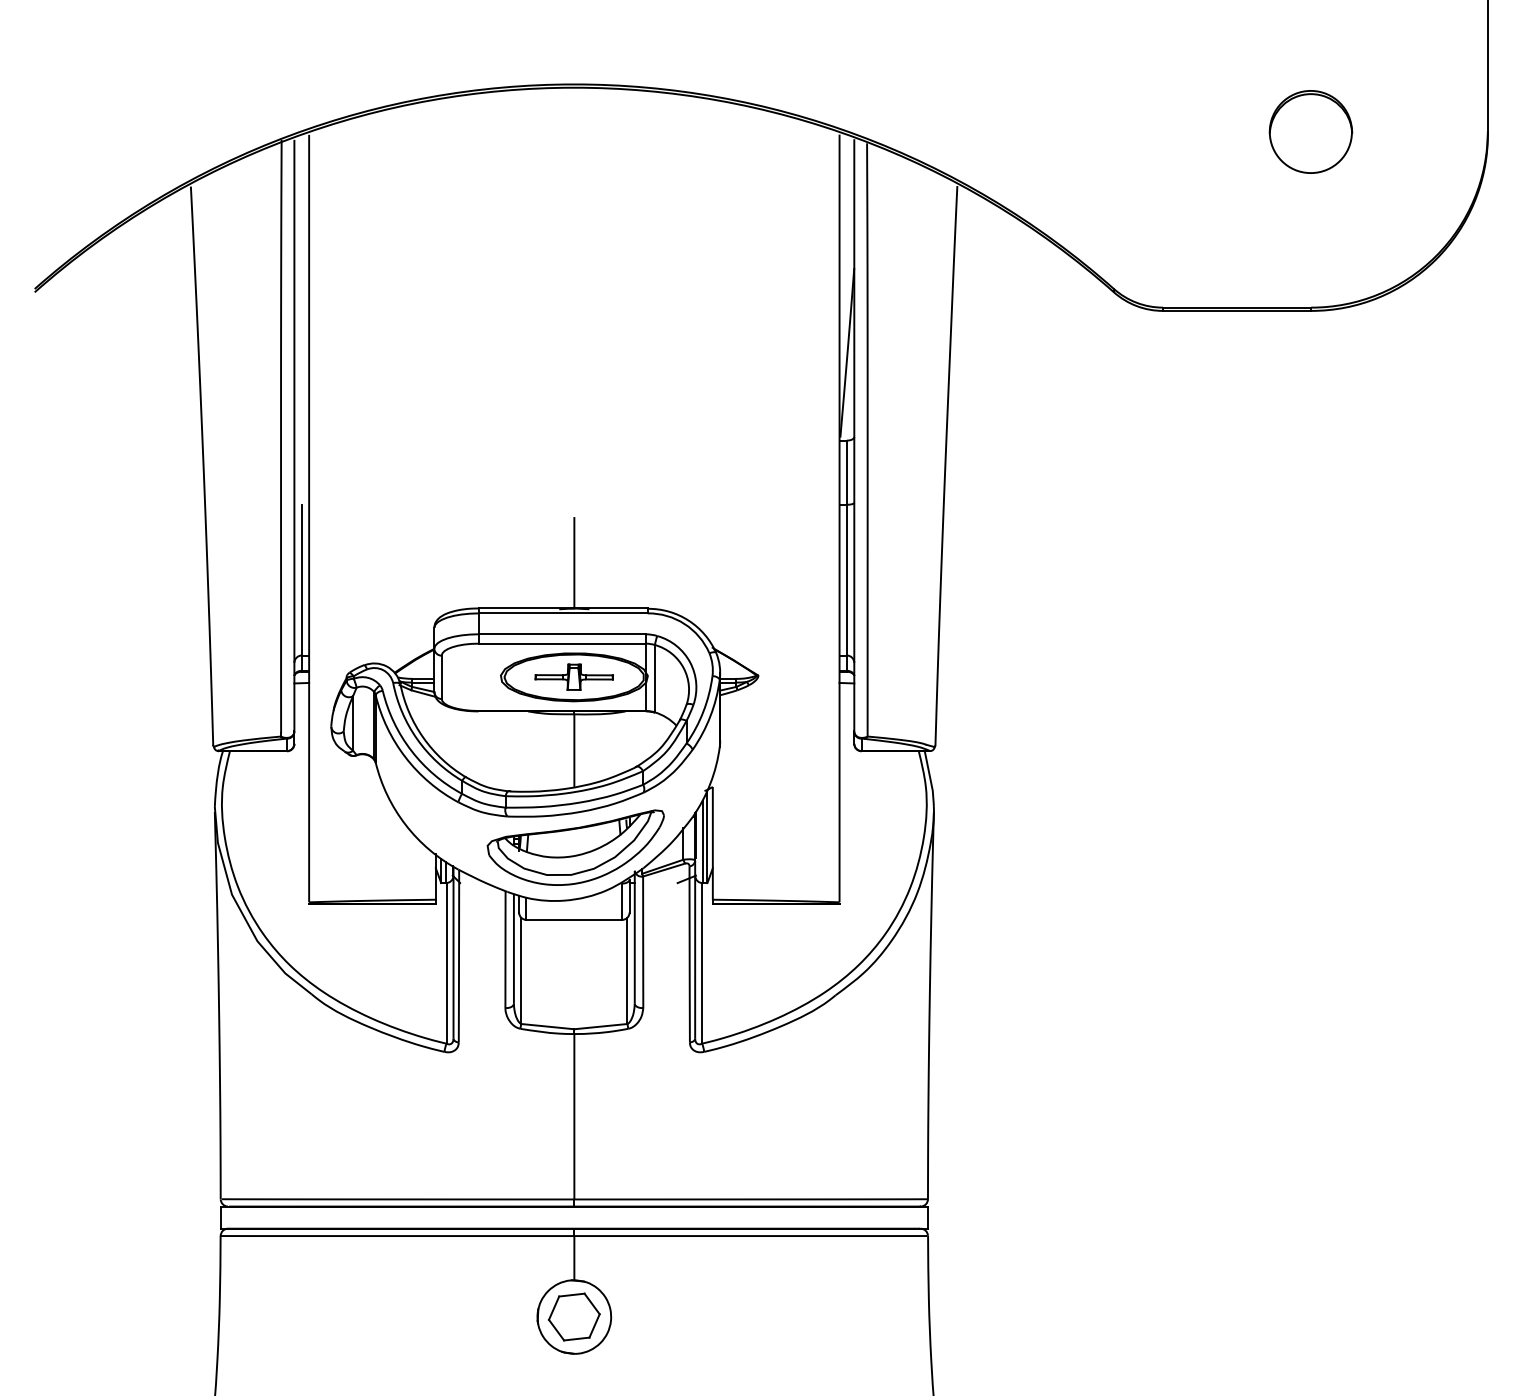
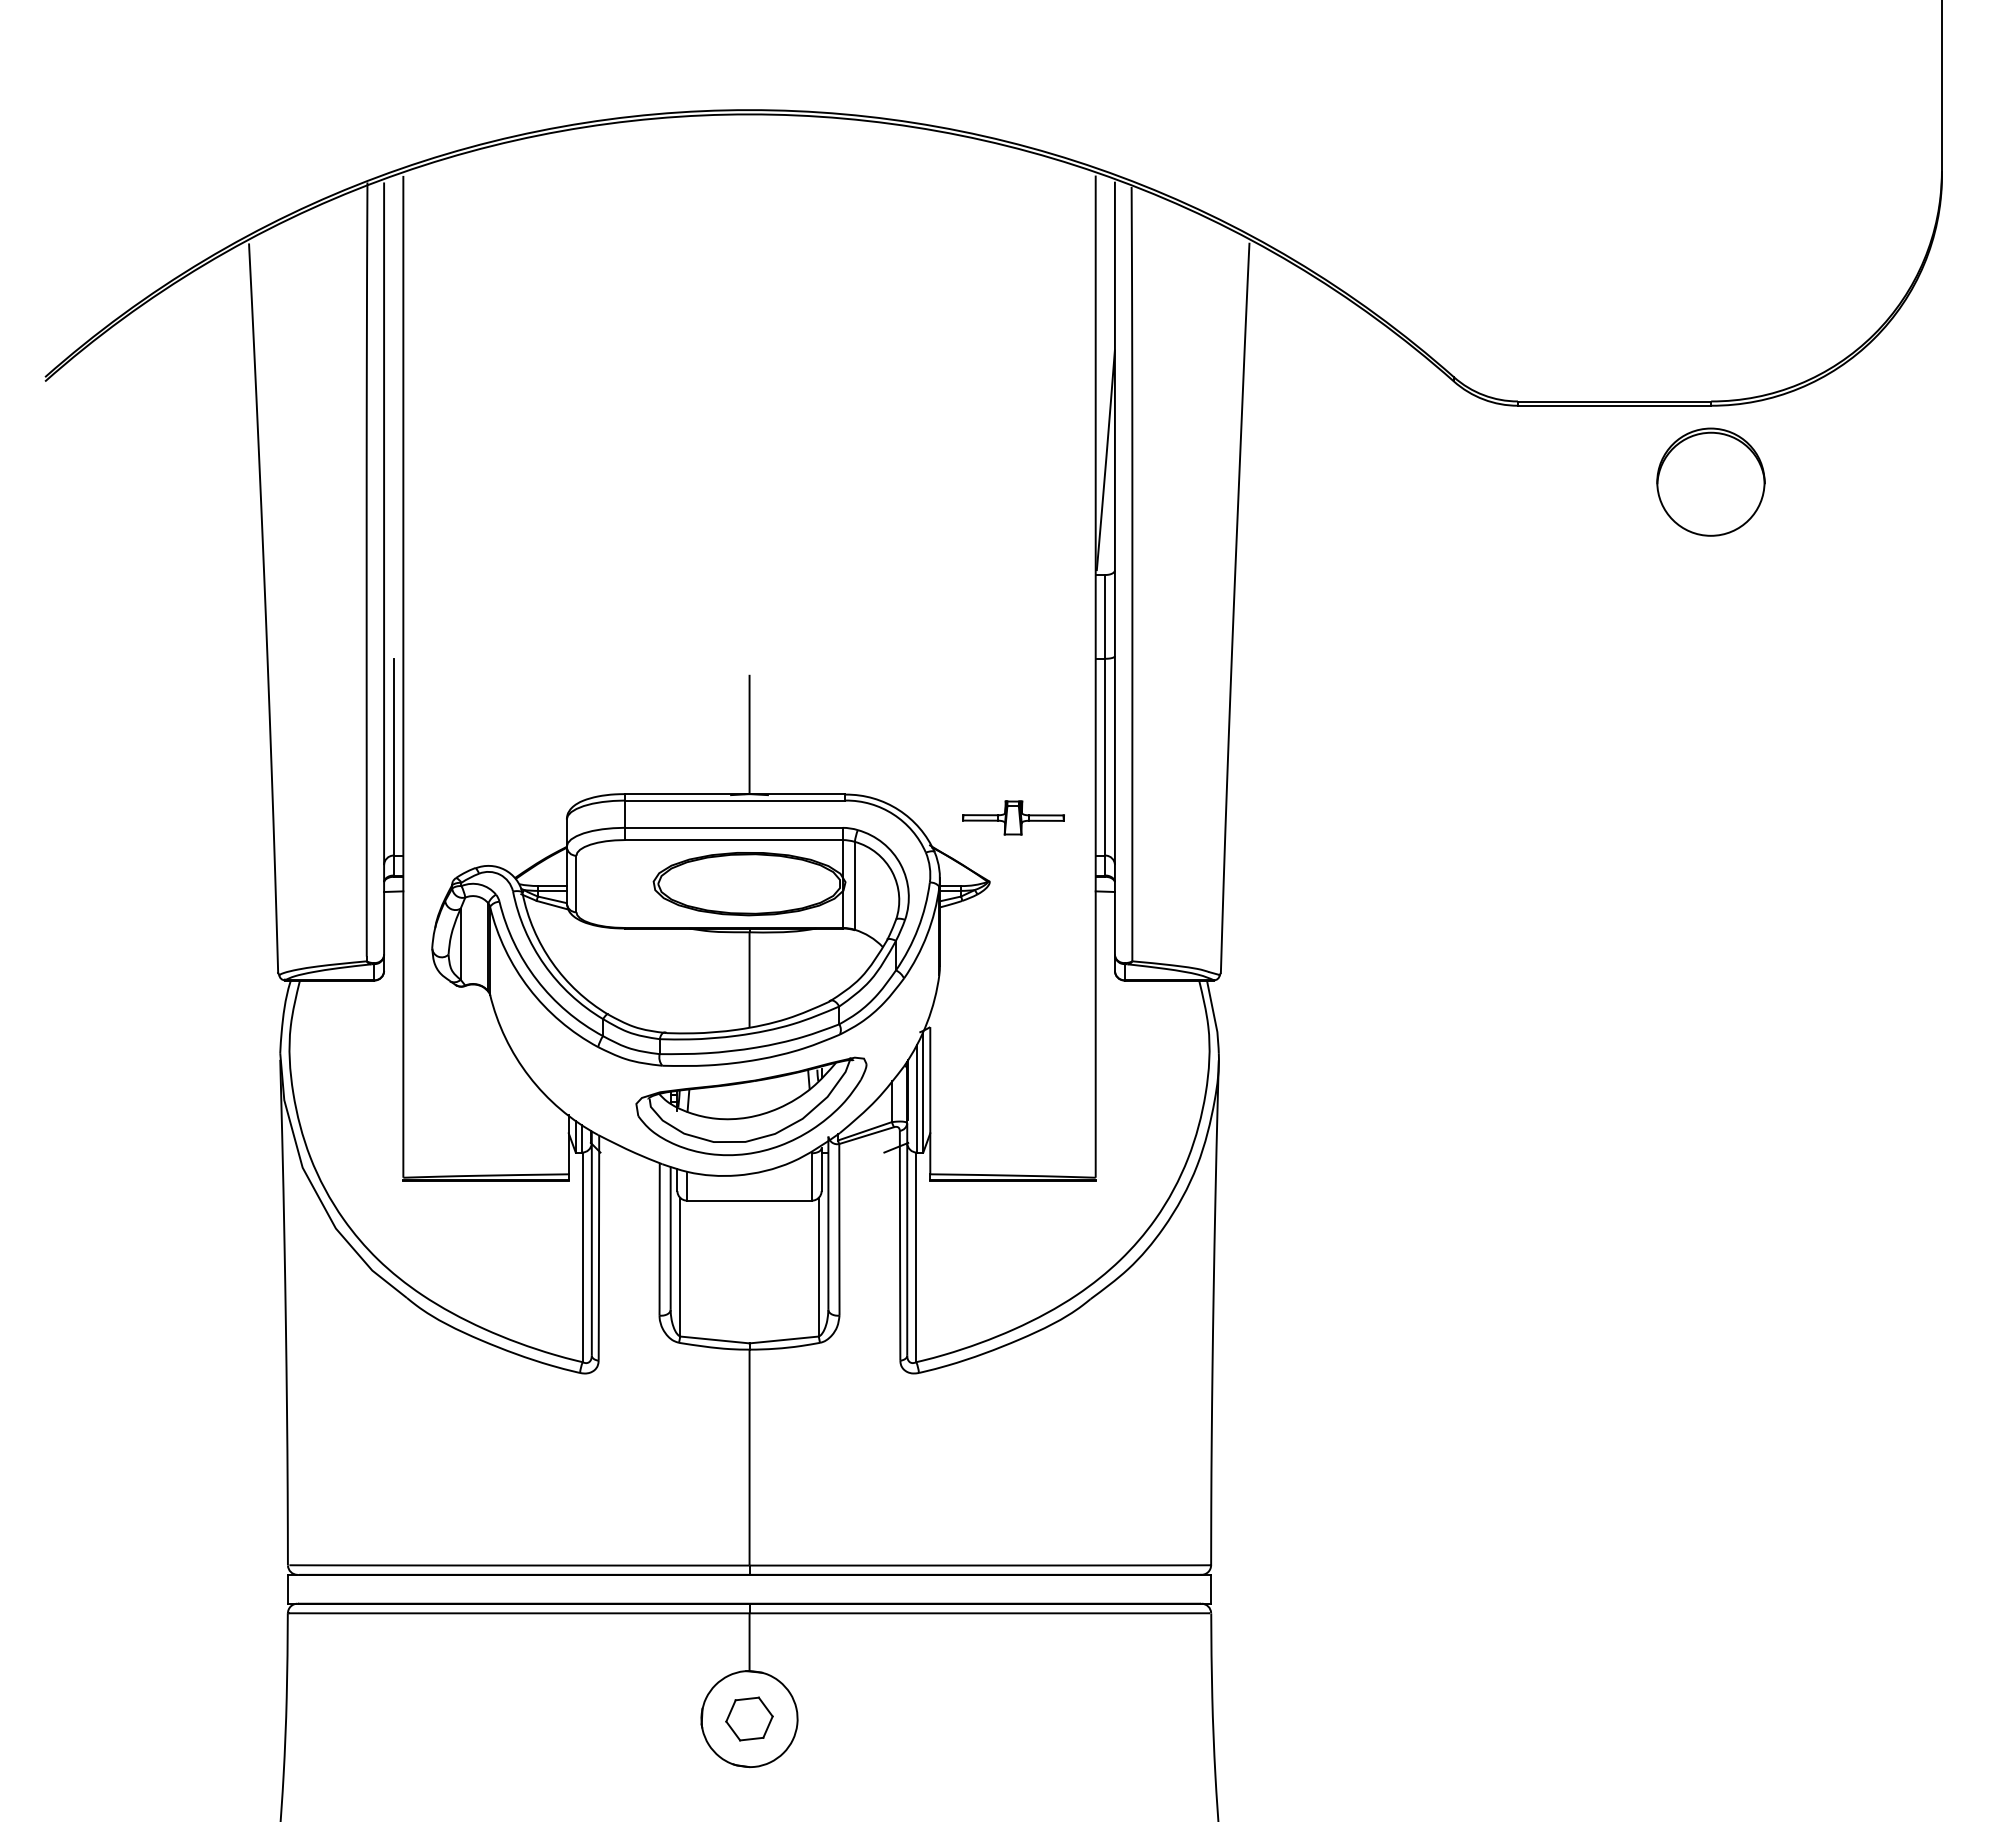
part: (1310, 131) -> (1710, 481), moved
part: (574, 676) -> (1013, 817), moved
part: (574, 1316) -> (749, 1718), size x0.7

